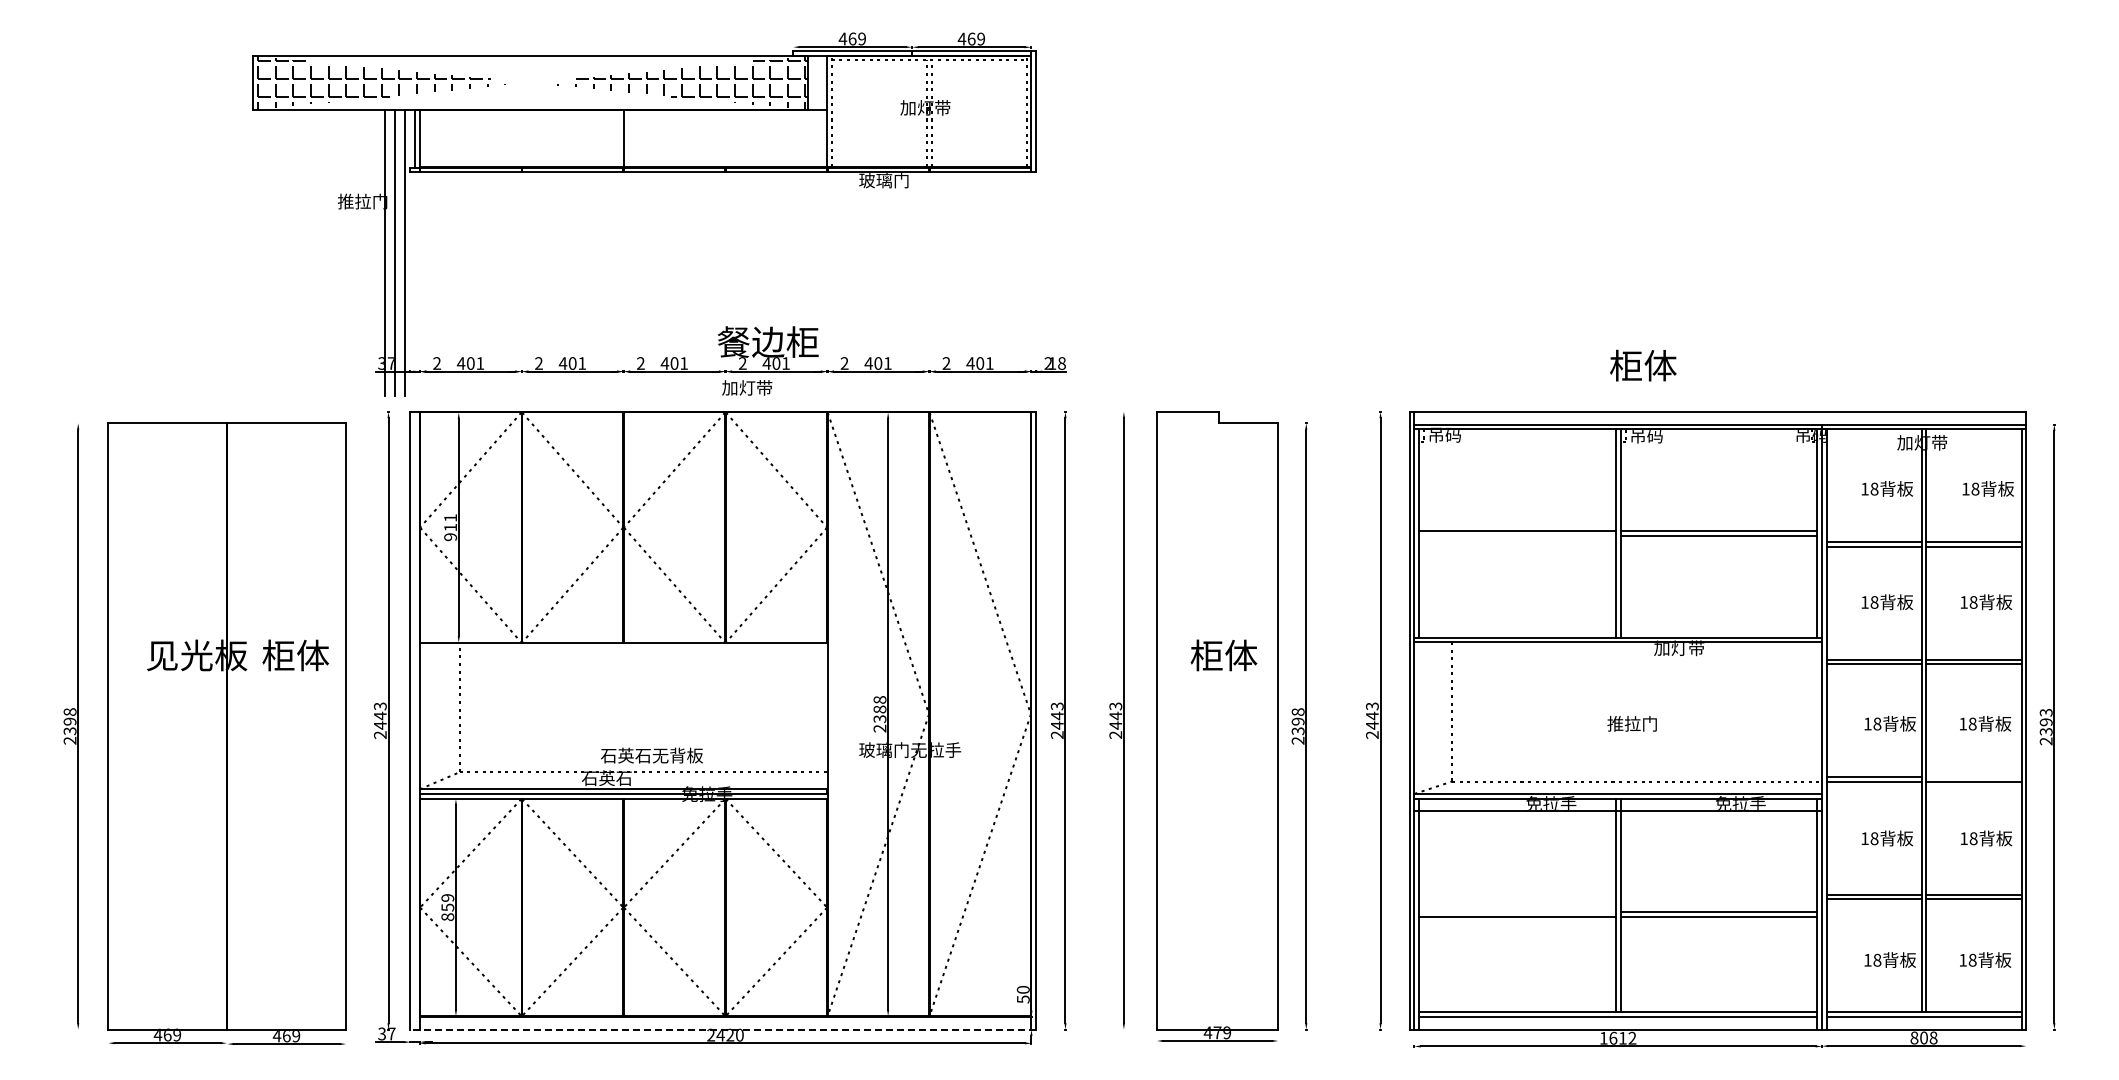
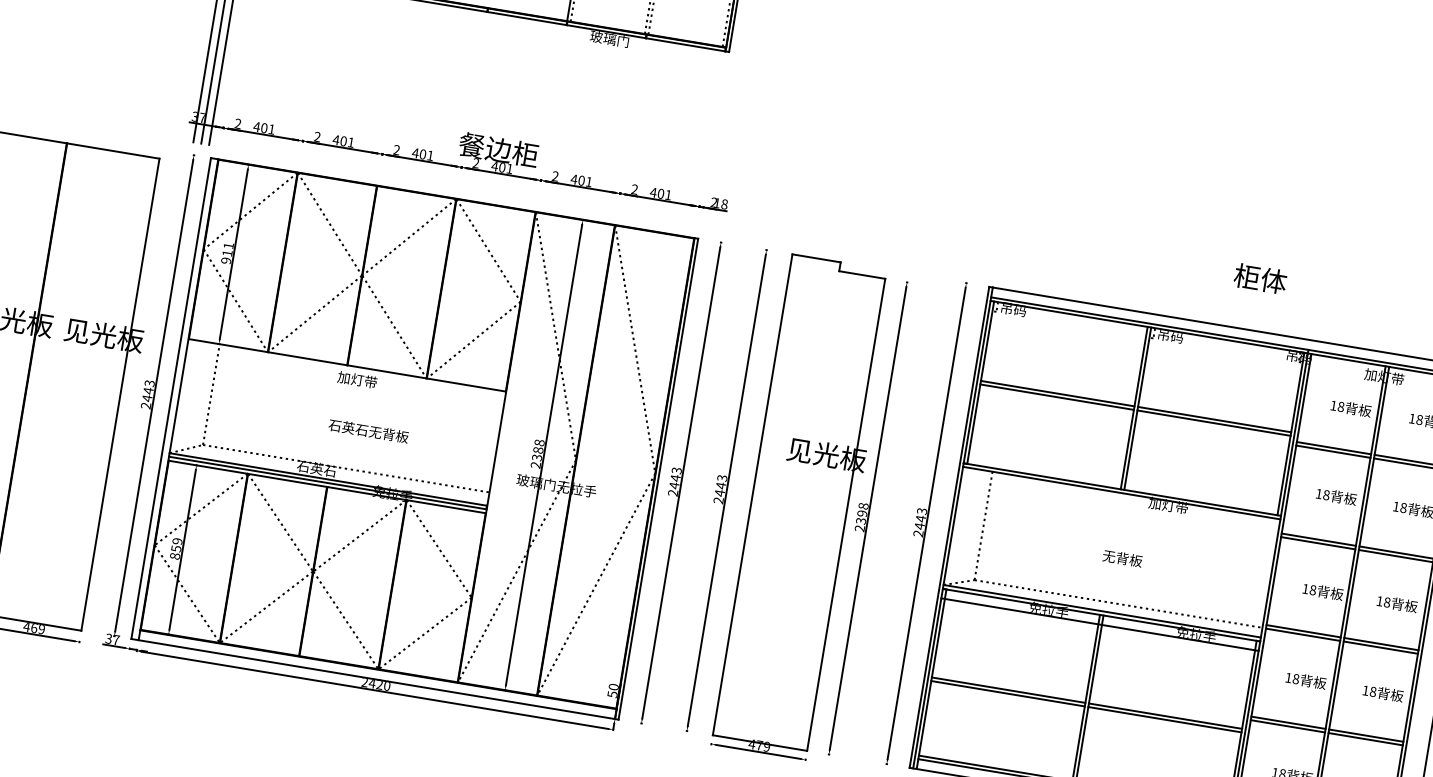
text: (1643, 365) -> (1260, 278), moved
text: (747, 387) -> (357, 379), moved
line: (1517, 535) -> (1057, 397), added
text: (312, 655) -> (103, 335), 柜体 -> 见光板
text: (1240, 655) -> (826, 454), 柜体 -> 见光板
text: (1632, 723) -> (1122, 558), 推拉门 -> 无背板
text: (651, 755) -> (368, 431), moved
line: (1973, 777) -> (1380, 644), added
line: (1517, 912) -> (1008, 690), added
line: (723, 1029) -> (375, 679), dashed -> solid

